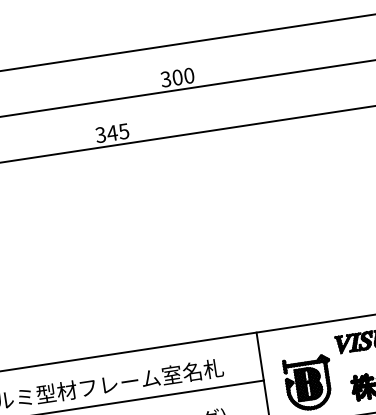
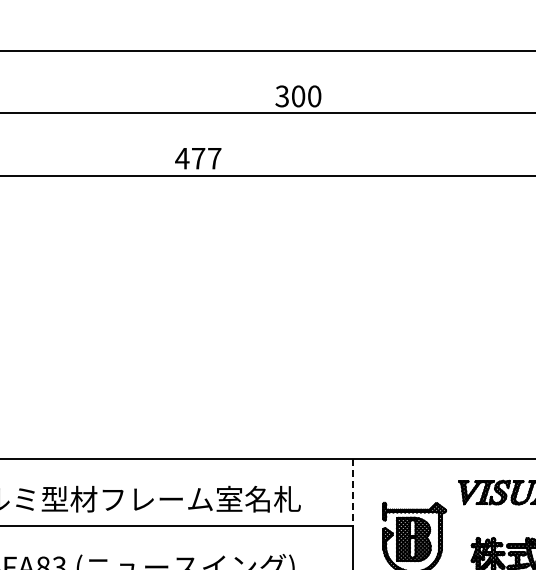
text: (112, 133) -> (198, 158), 345 -> 477
line: (260, 356) -> (353, 492), solid -> dashed

